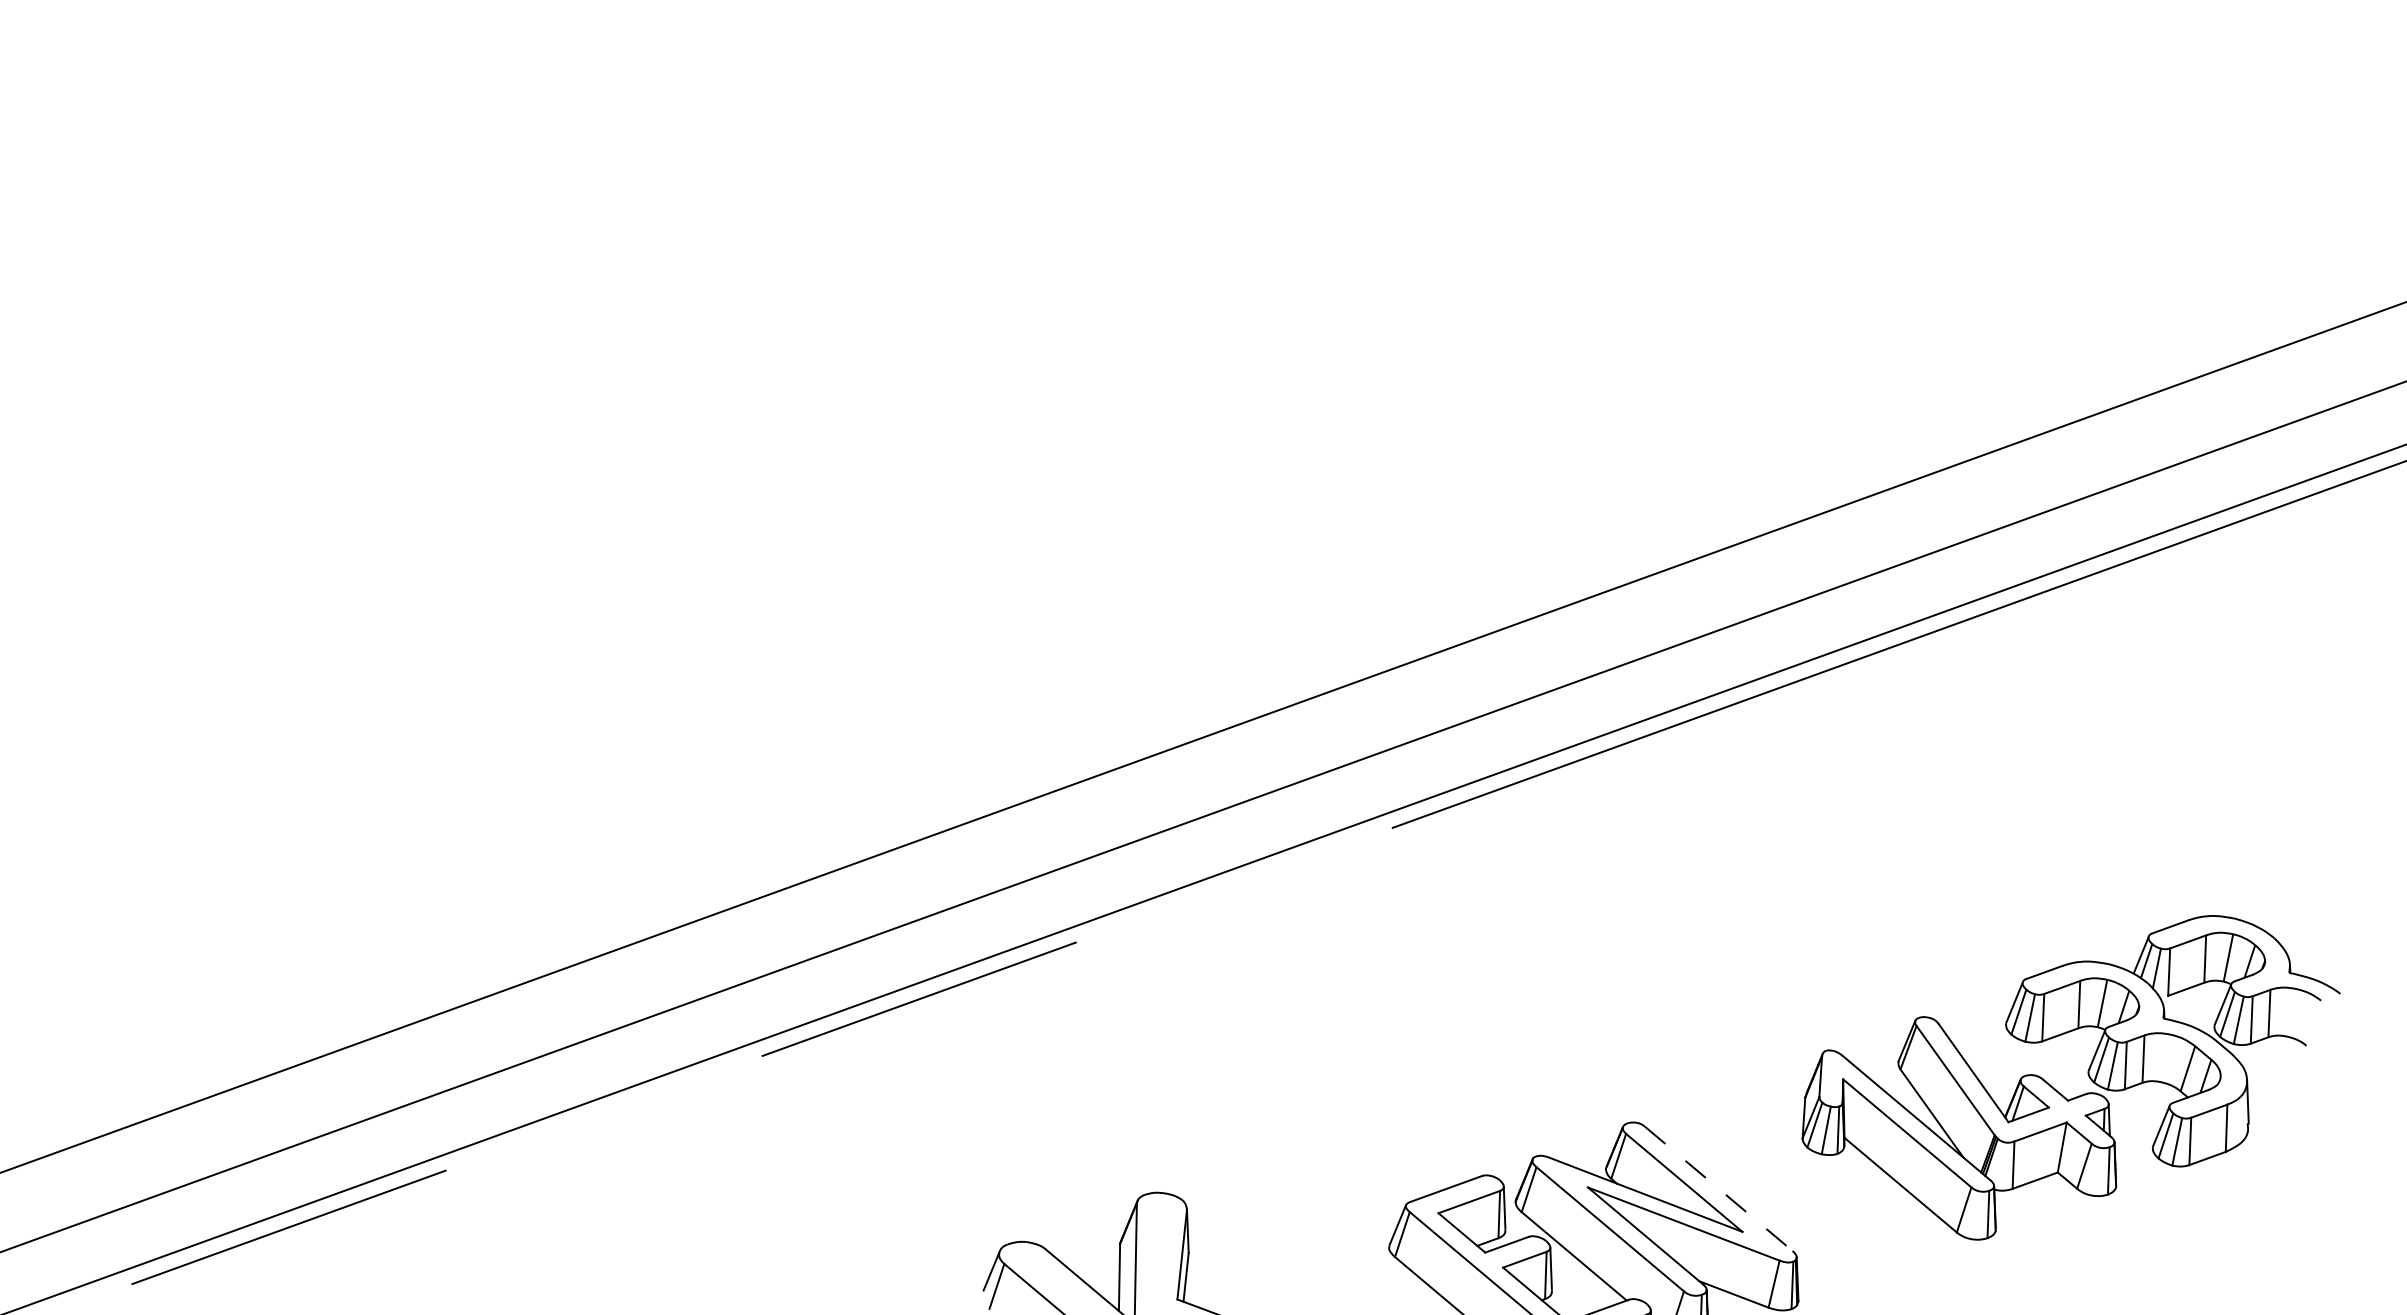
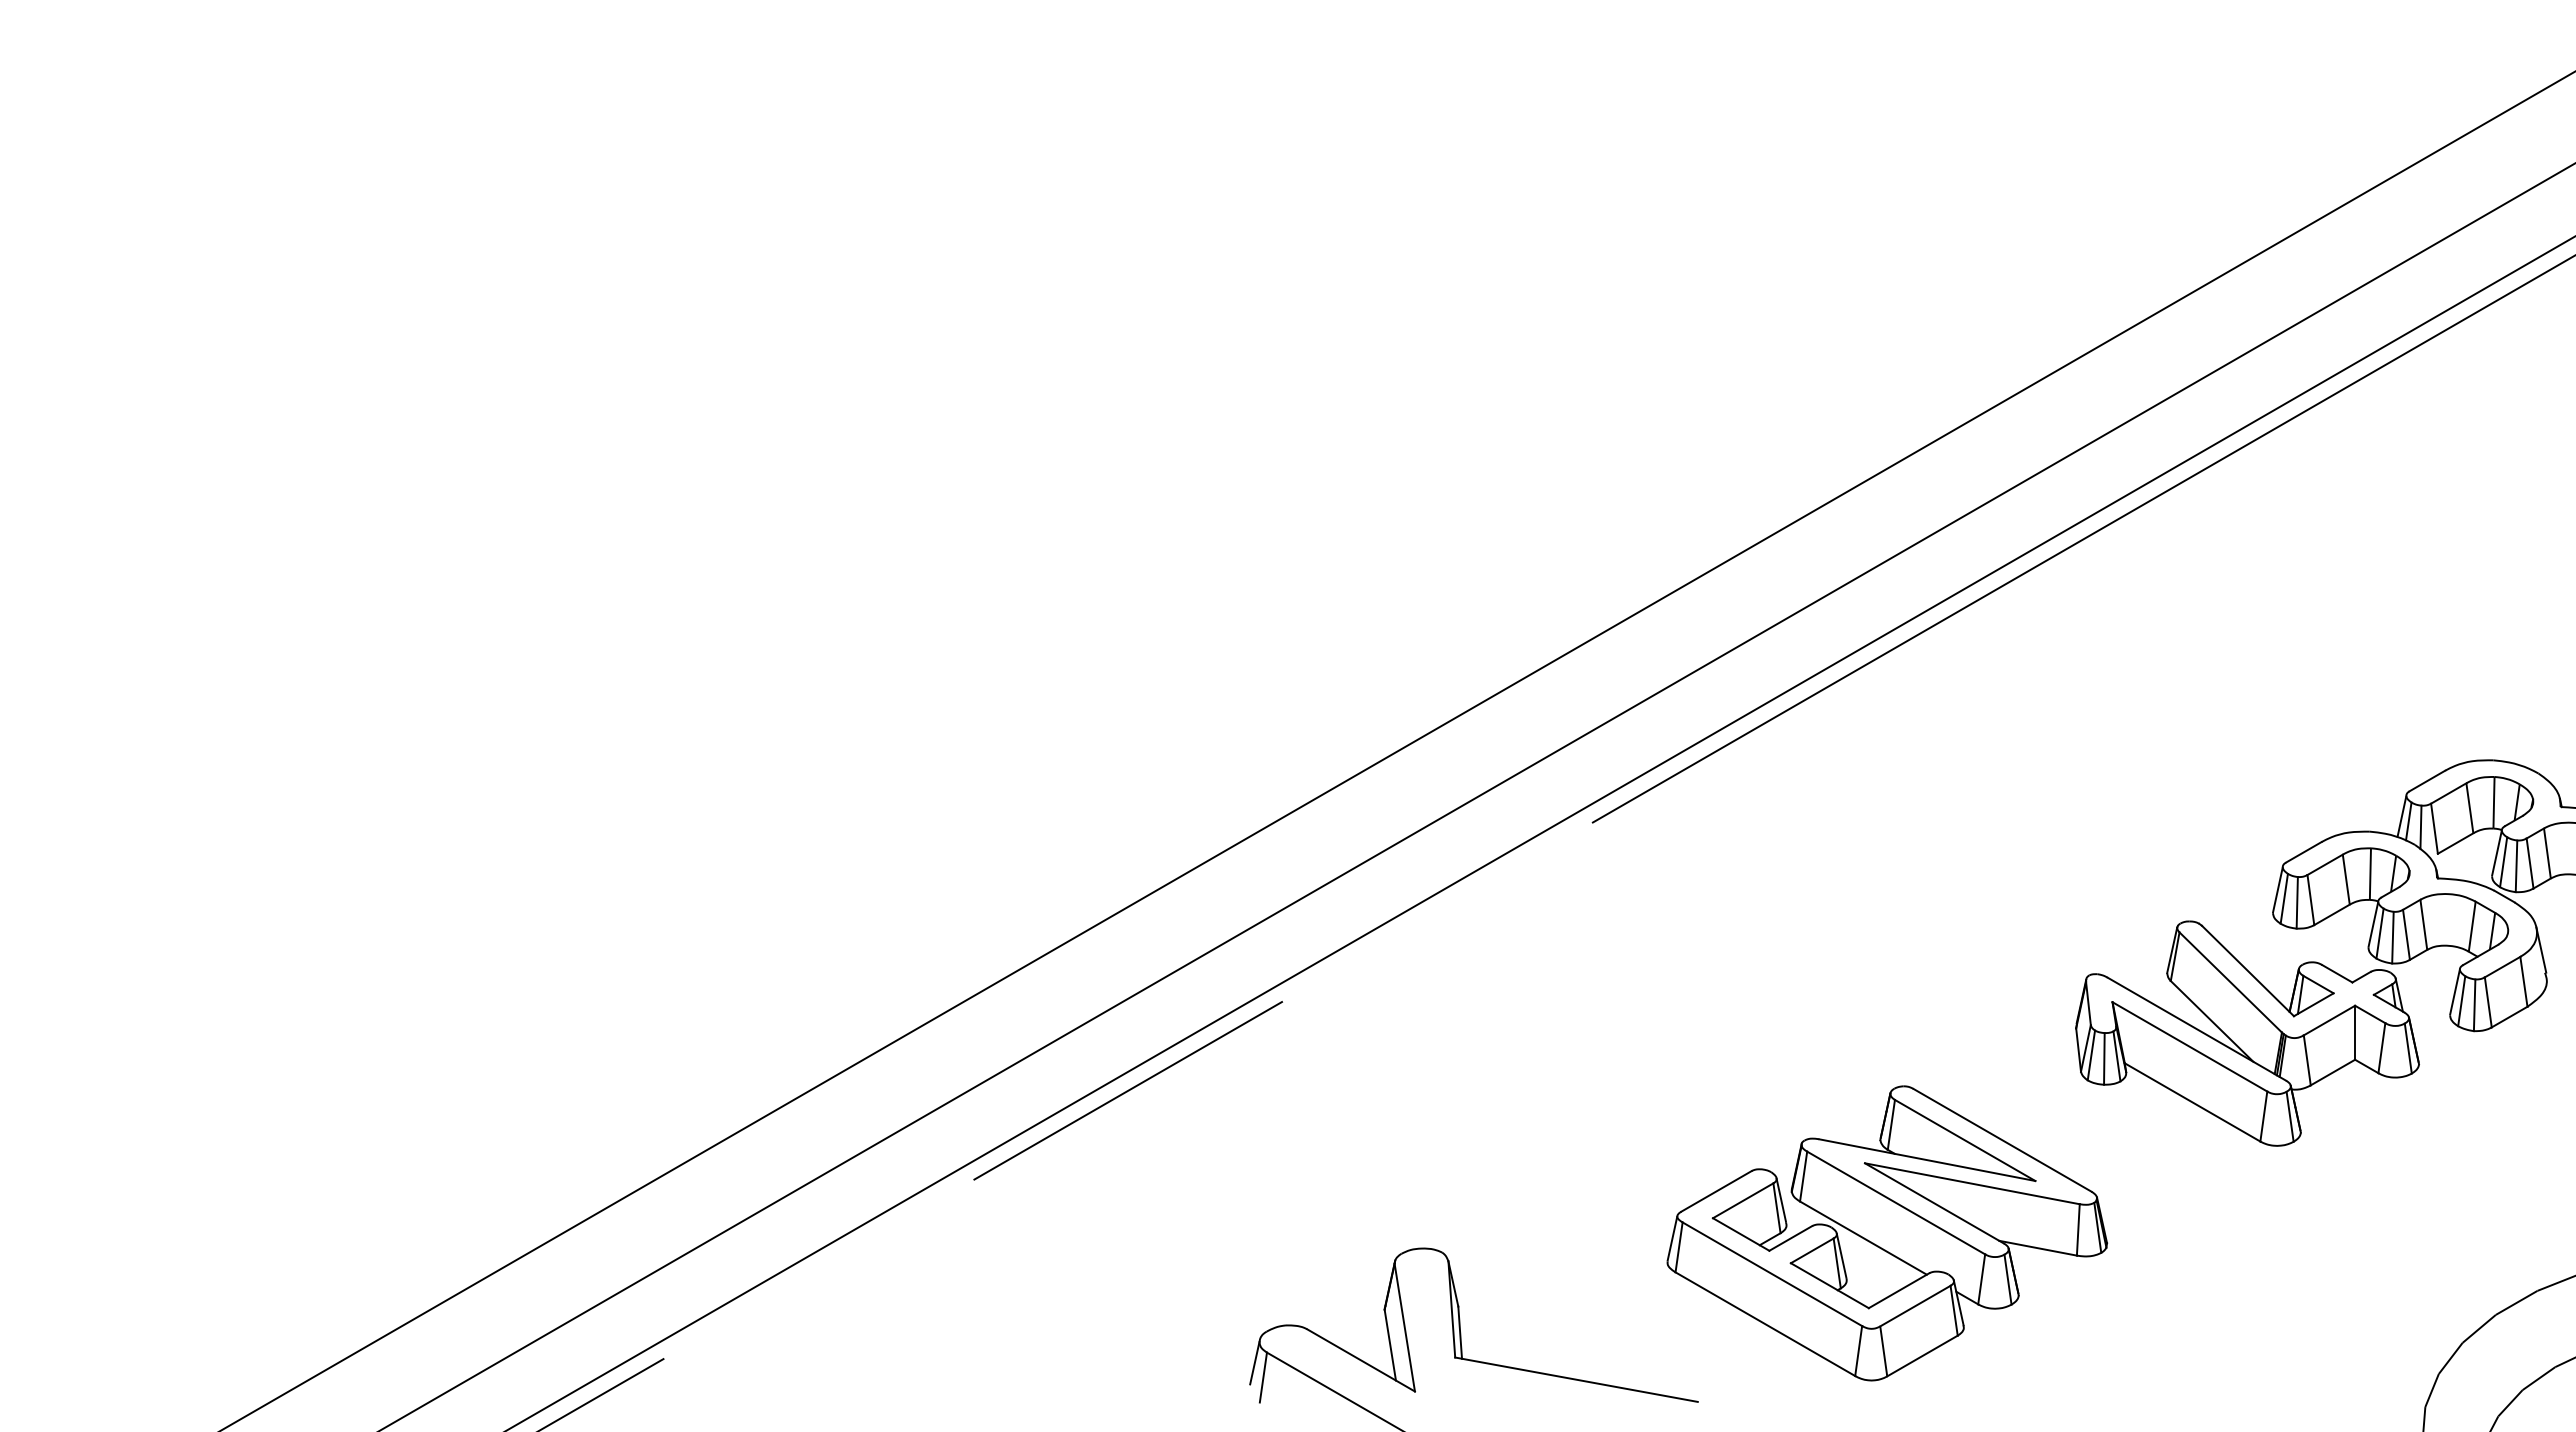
line: (1718, 1189) -> (2002, 1140), dashed -> solid

